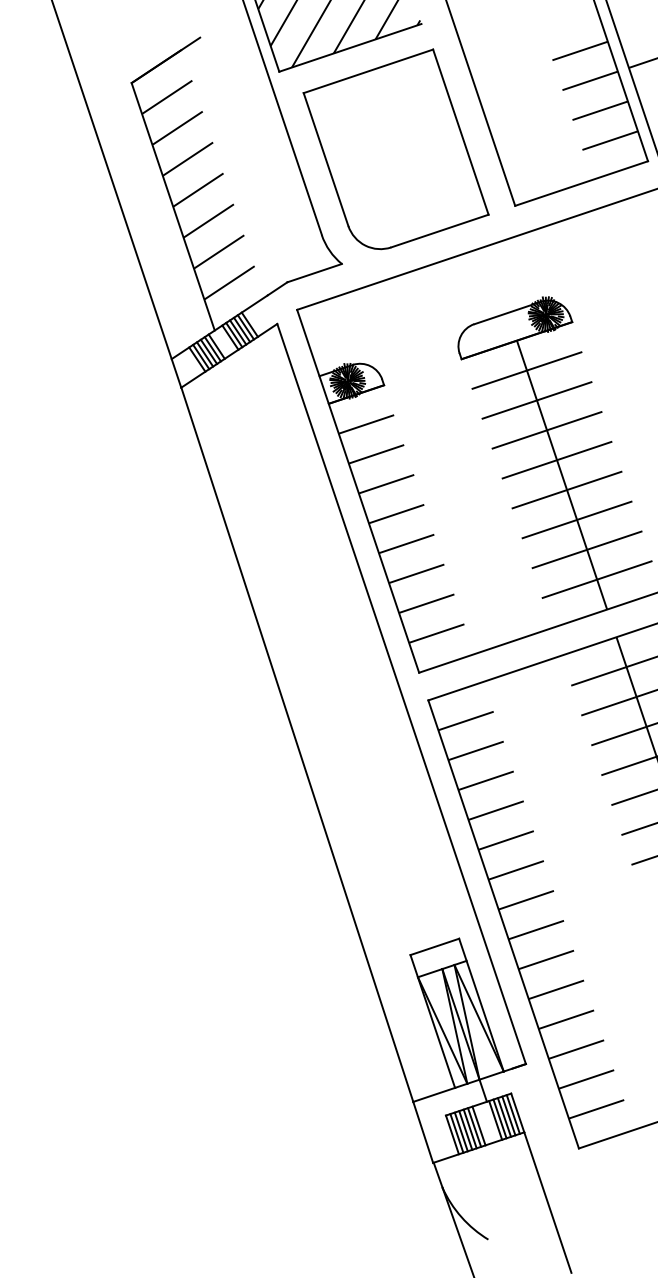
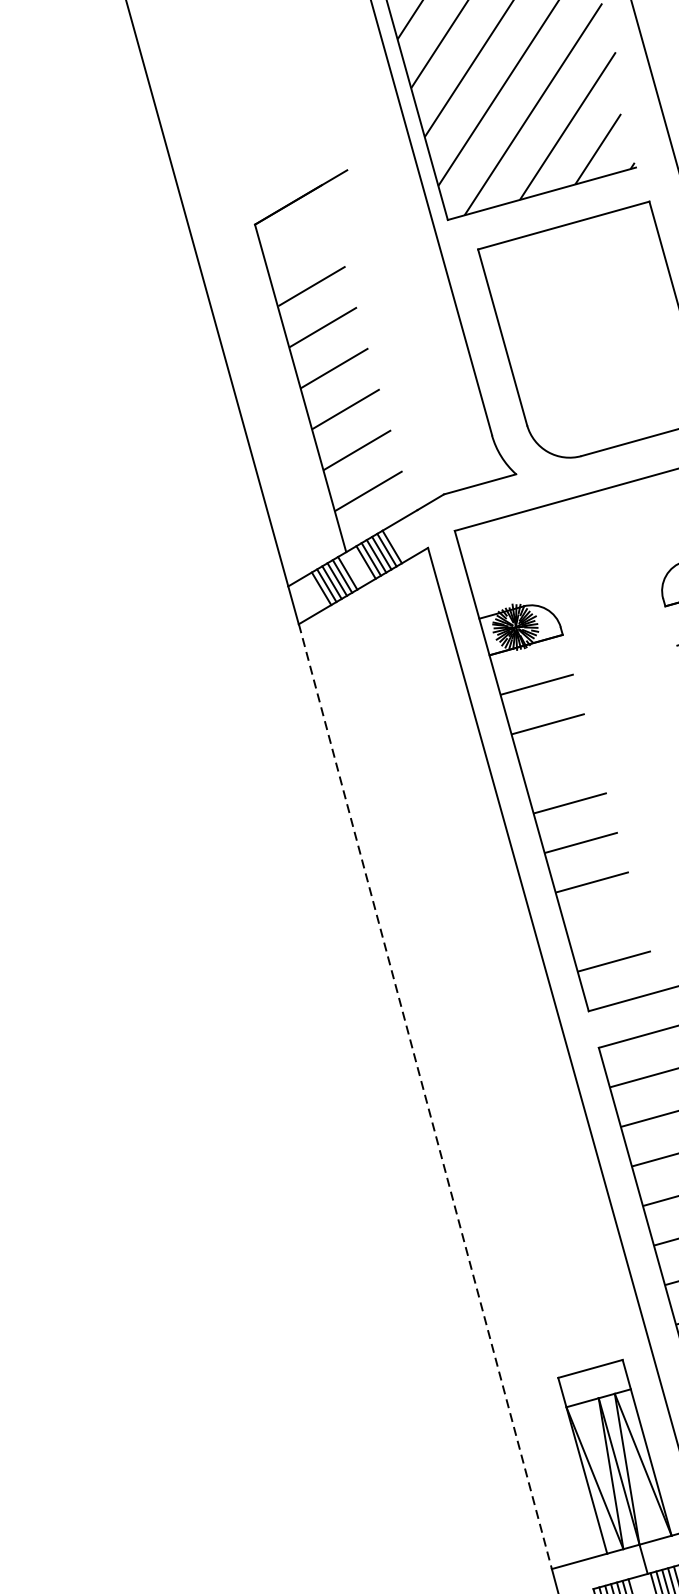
line: (167, 97) -> (300, 245), removed
line: (386, 483) -> (559, 762), removed
line: (426, 603) -> (603, 921), removed
line: (297, 745) -> (425, 1097), solid -> dashed

